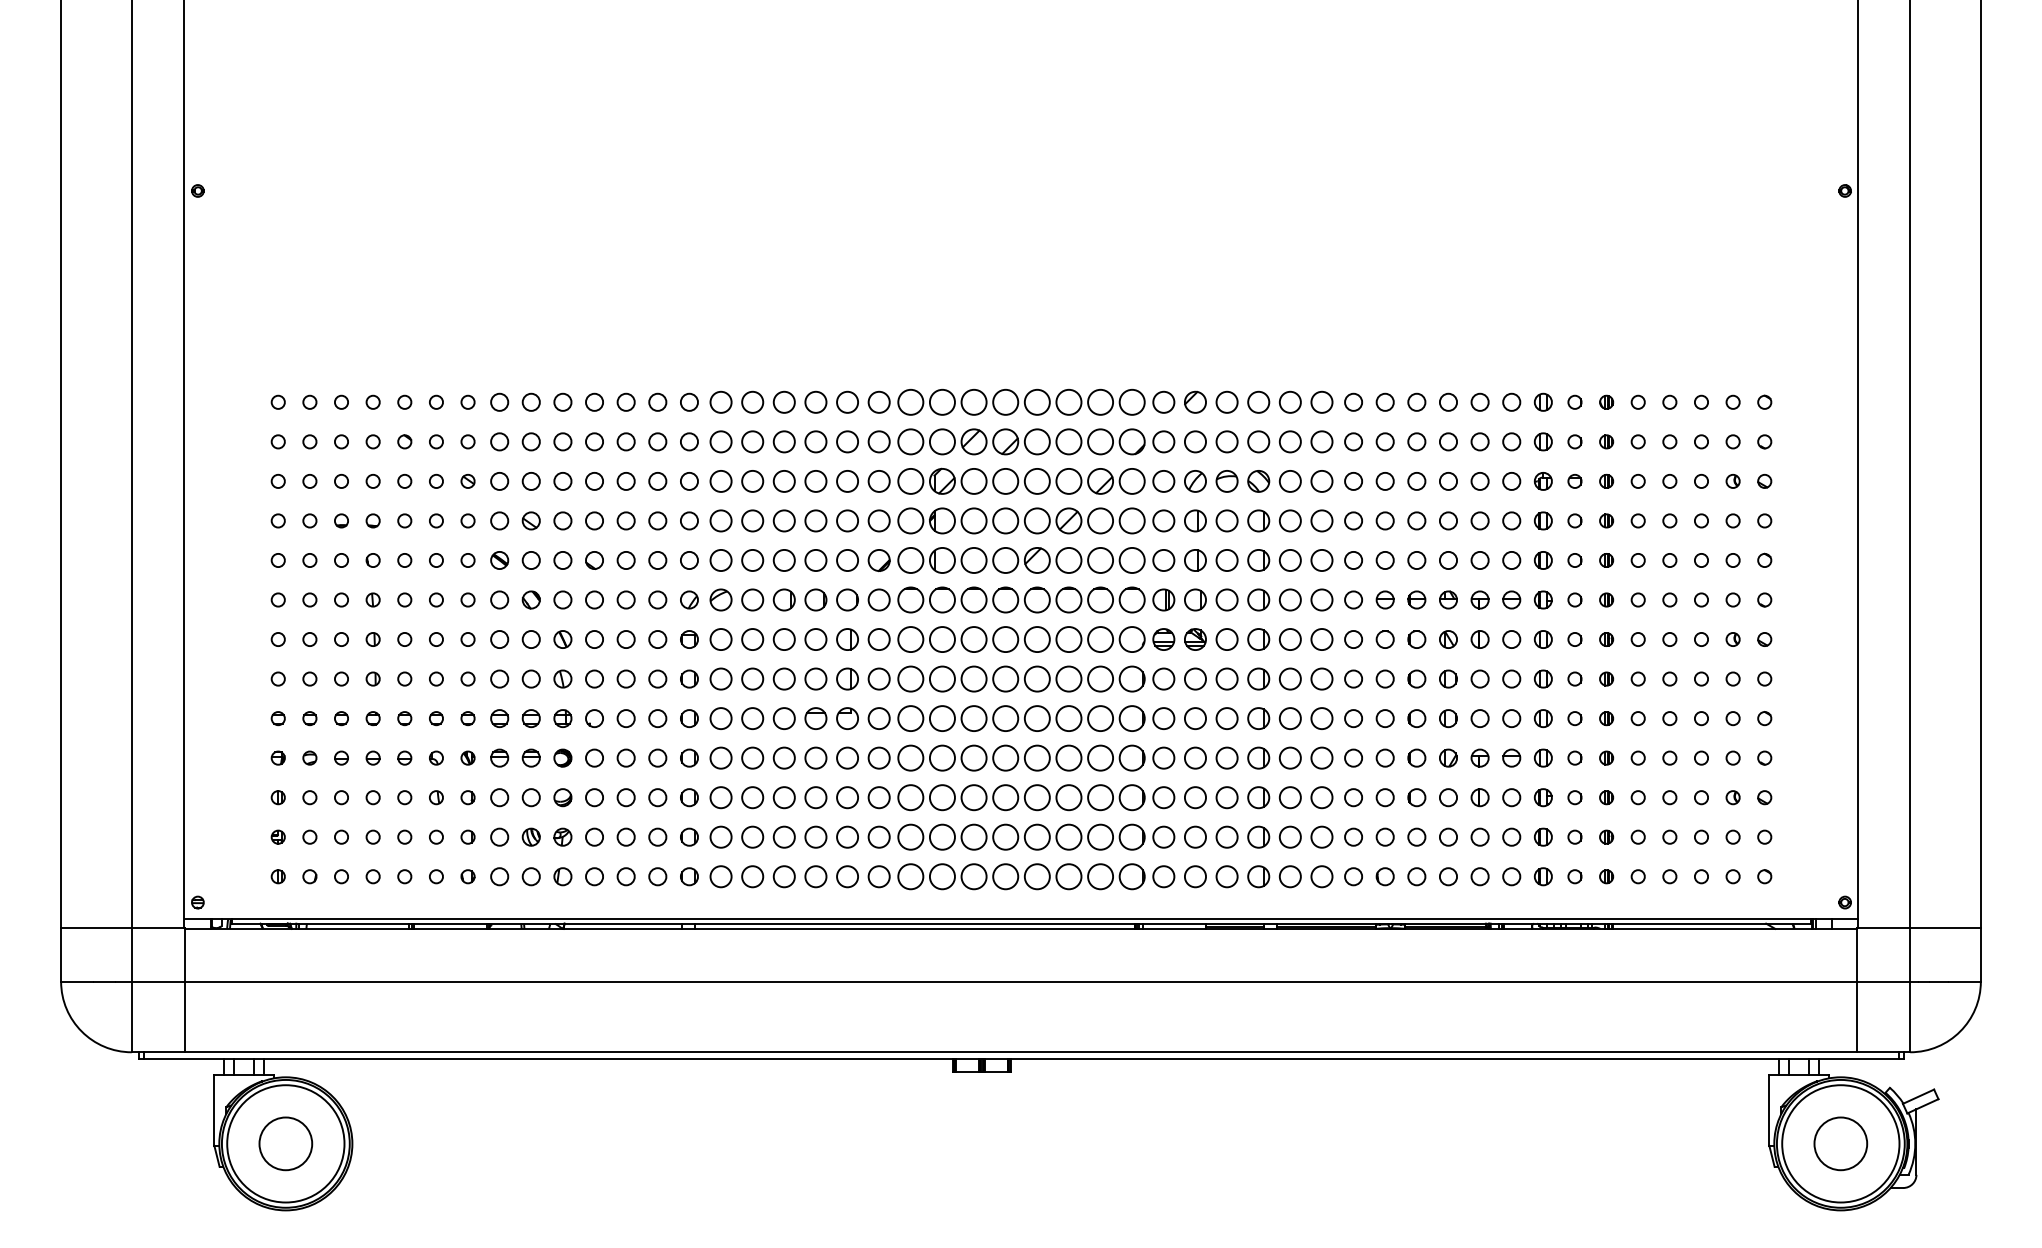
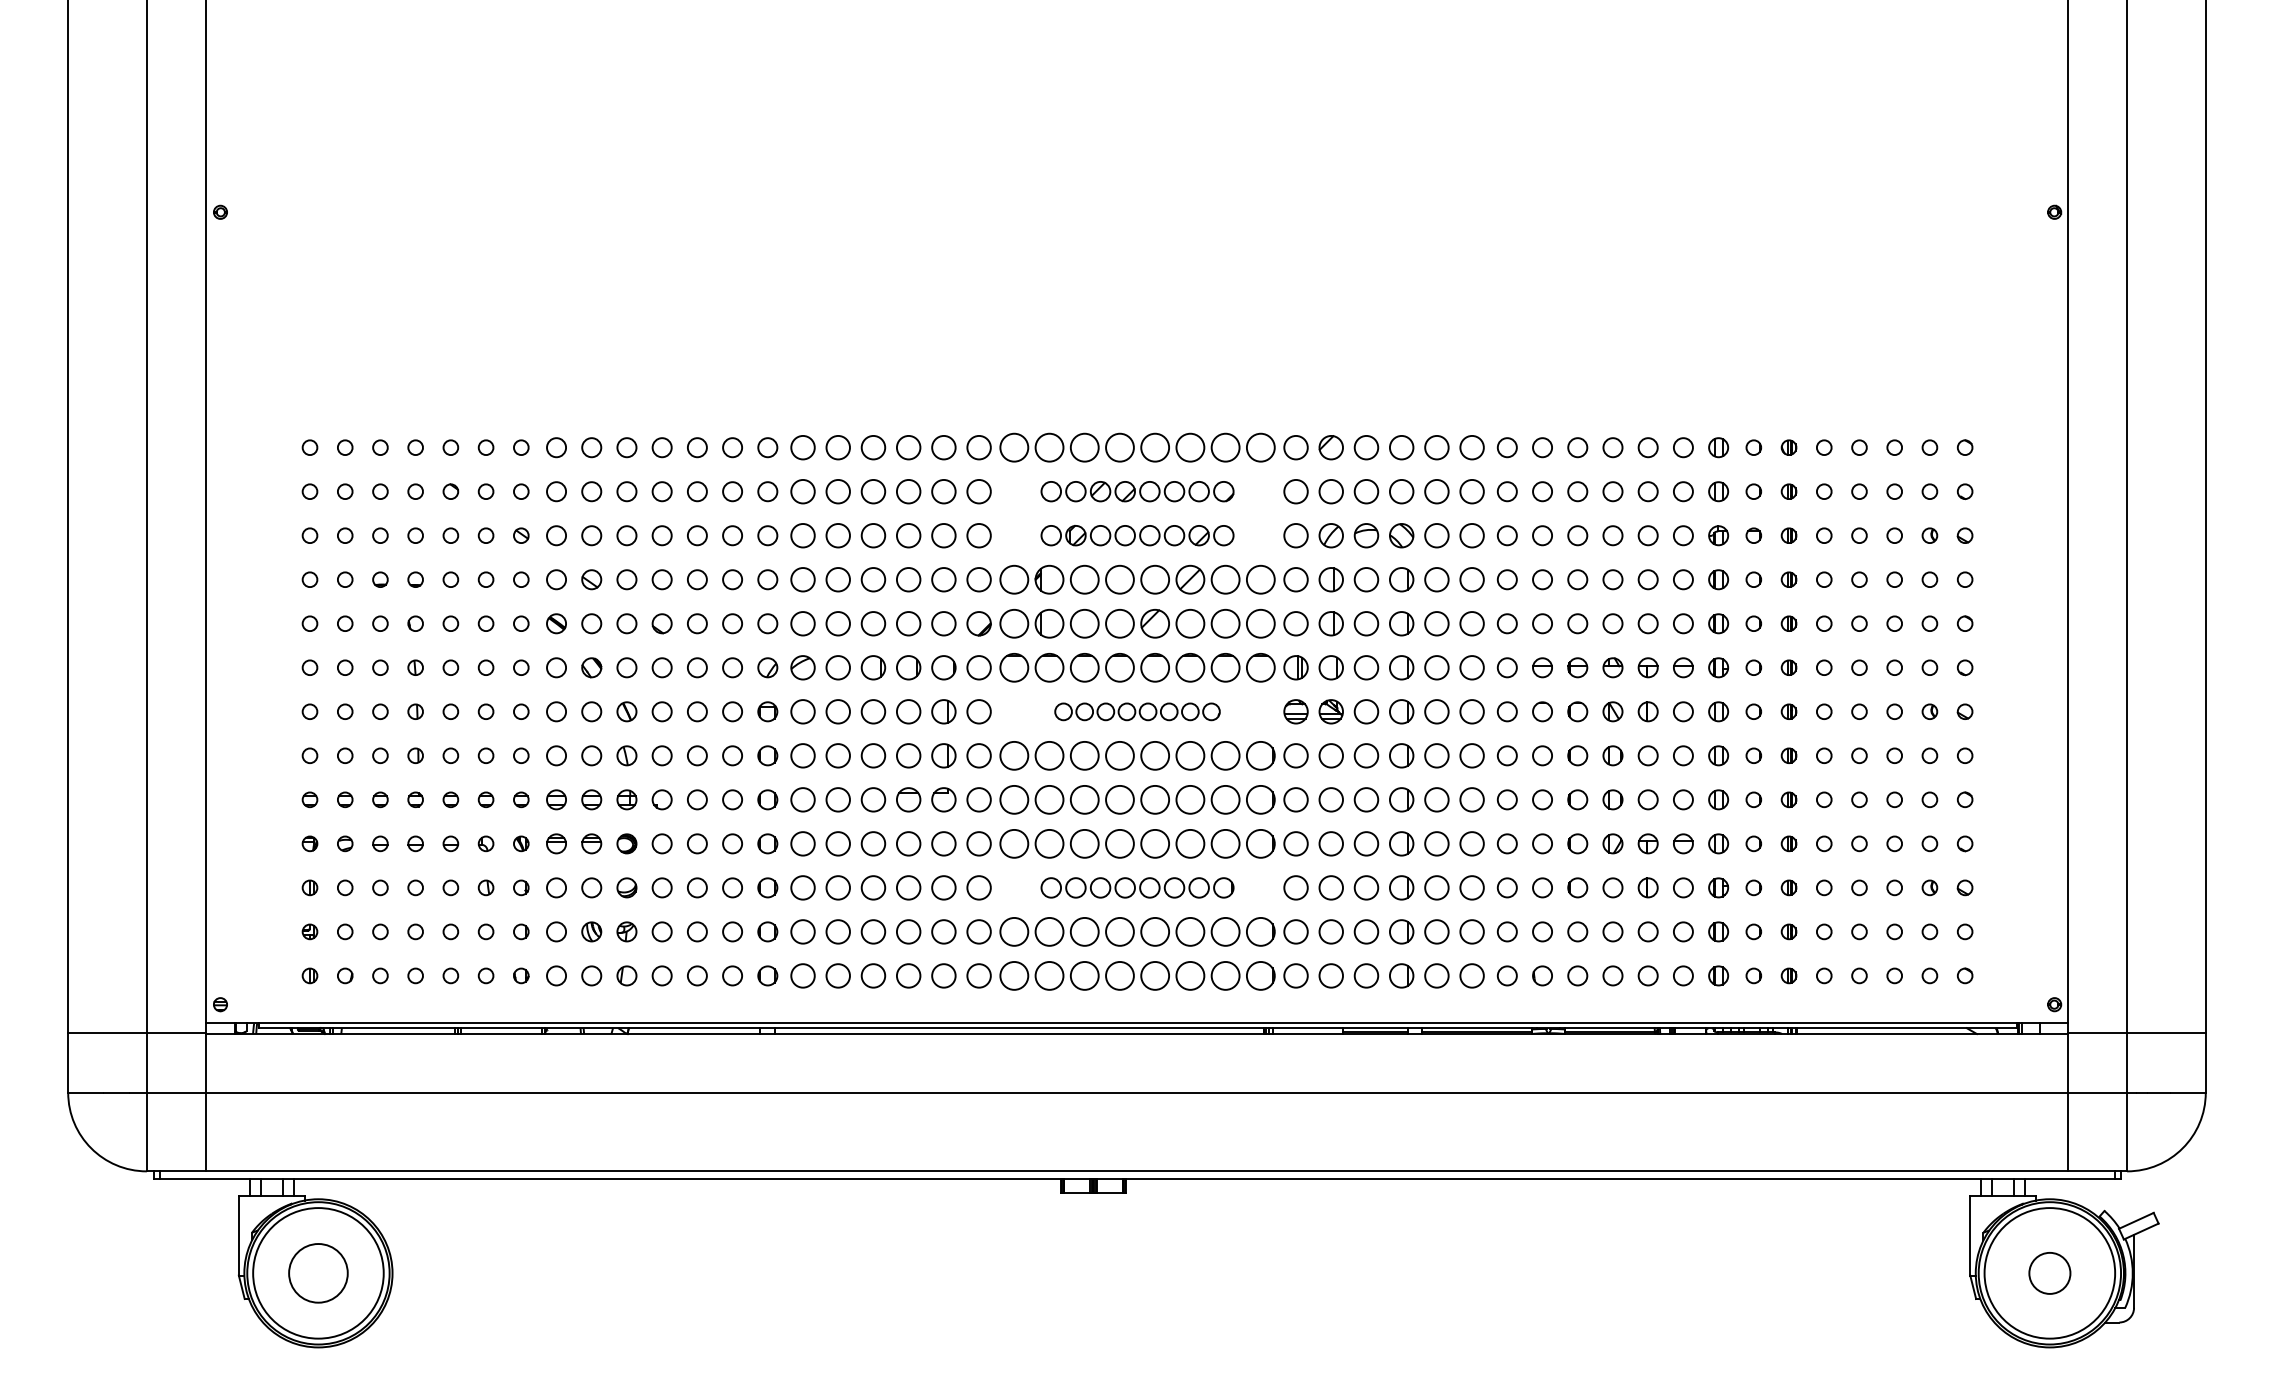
part: (1021, 441) -> (1137, 491), size x0.7
part: (1021, 481) -> (1137, 535), size x0.7
part: (1021, 639) -> (1137, 711), size x0.6
part: (1021, 797) -> (1137, 887), size x0.7
circle: (1840, 1143) -> (2049, 1273), size x0.7

